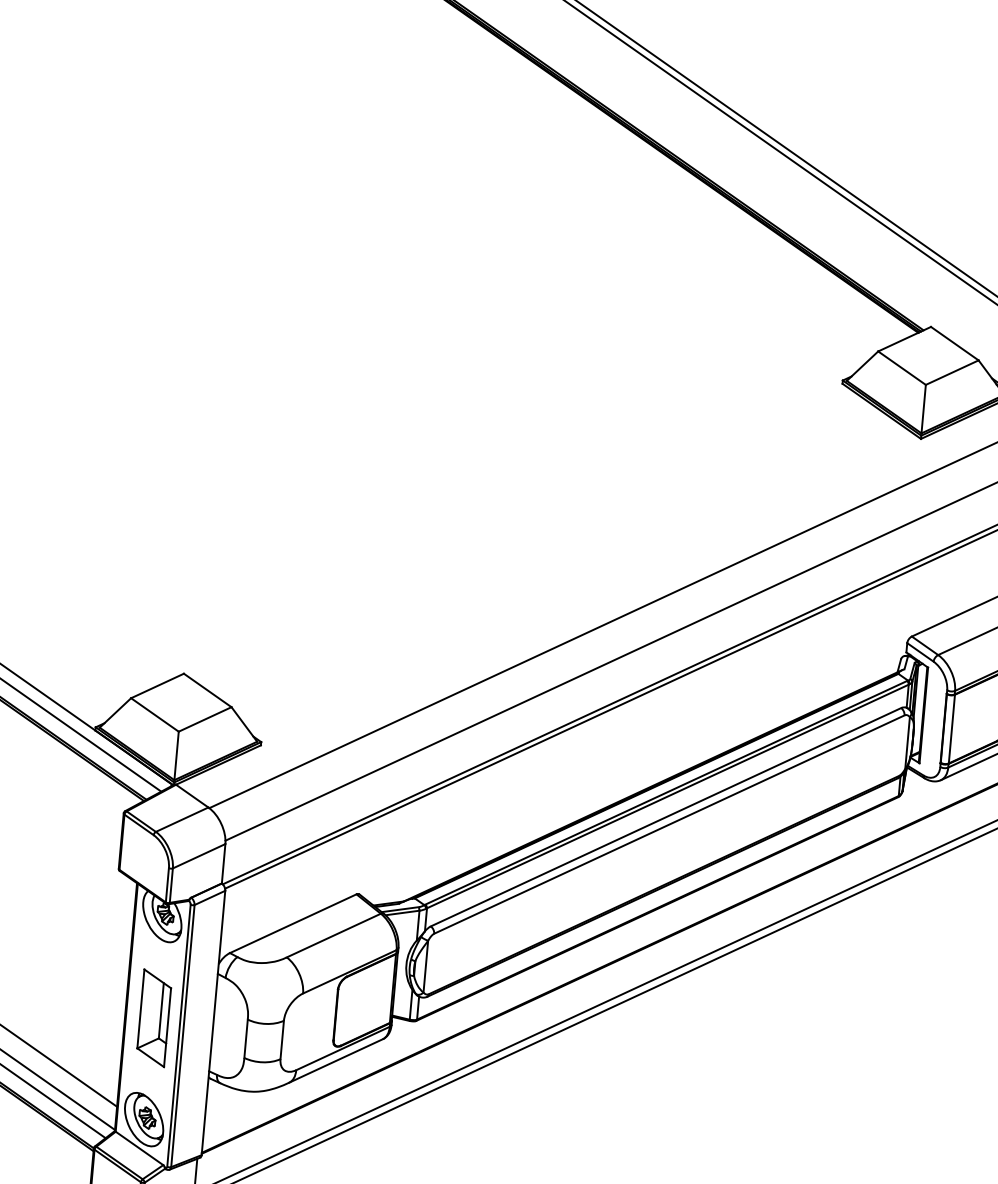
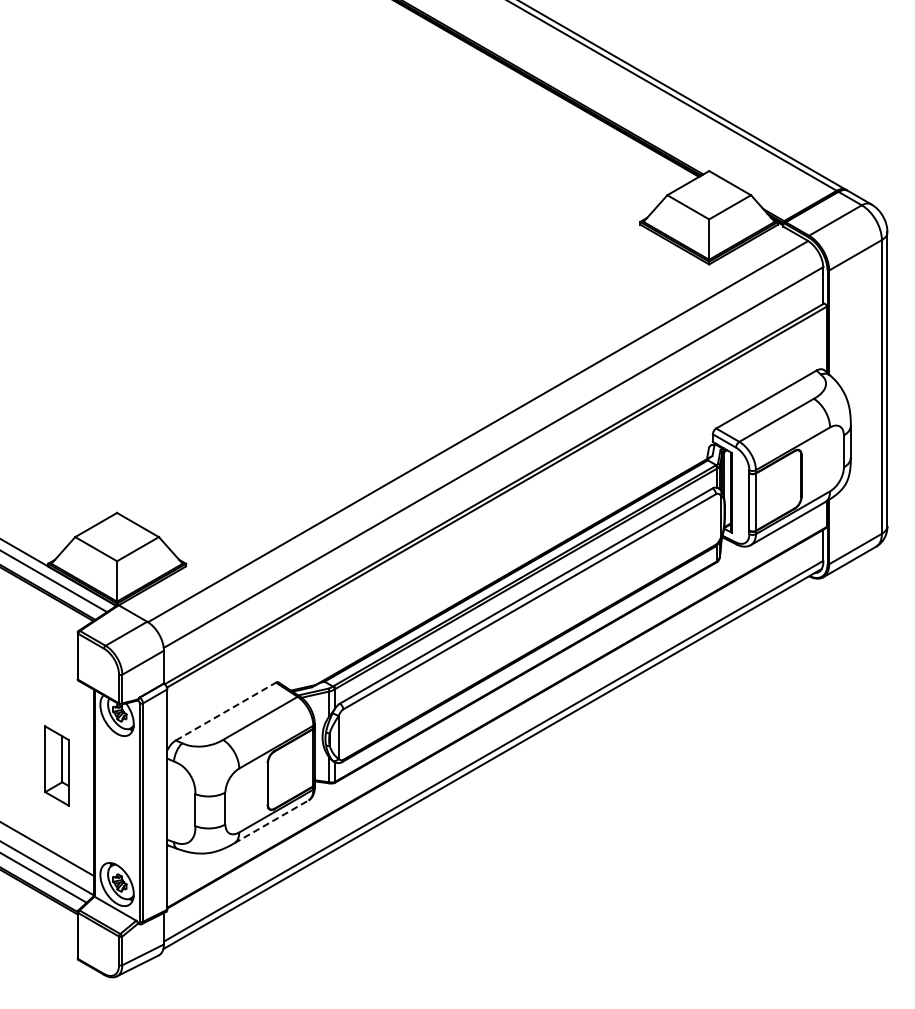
line: (292, 923) -> (225, 711), solid -> dashed
part: (153, 1017) -> (56, 765), moved
line: (336, 1060) -> (271, 821), solid -> dashed

